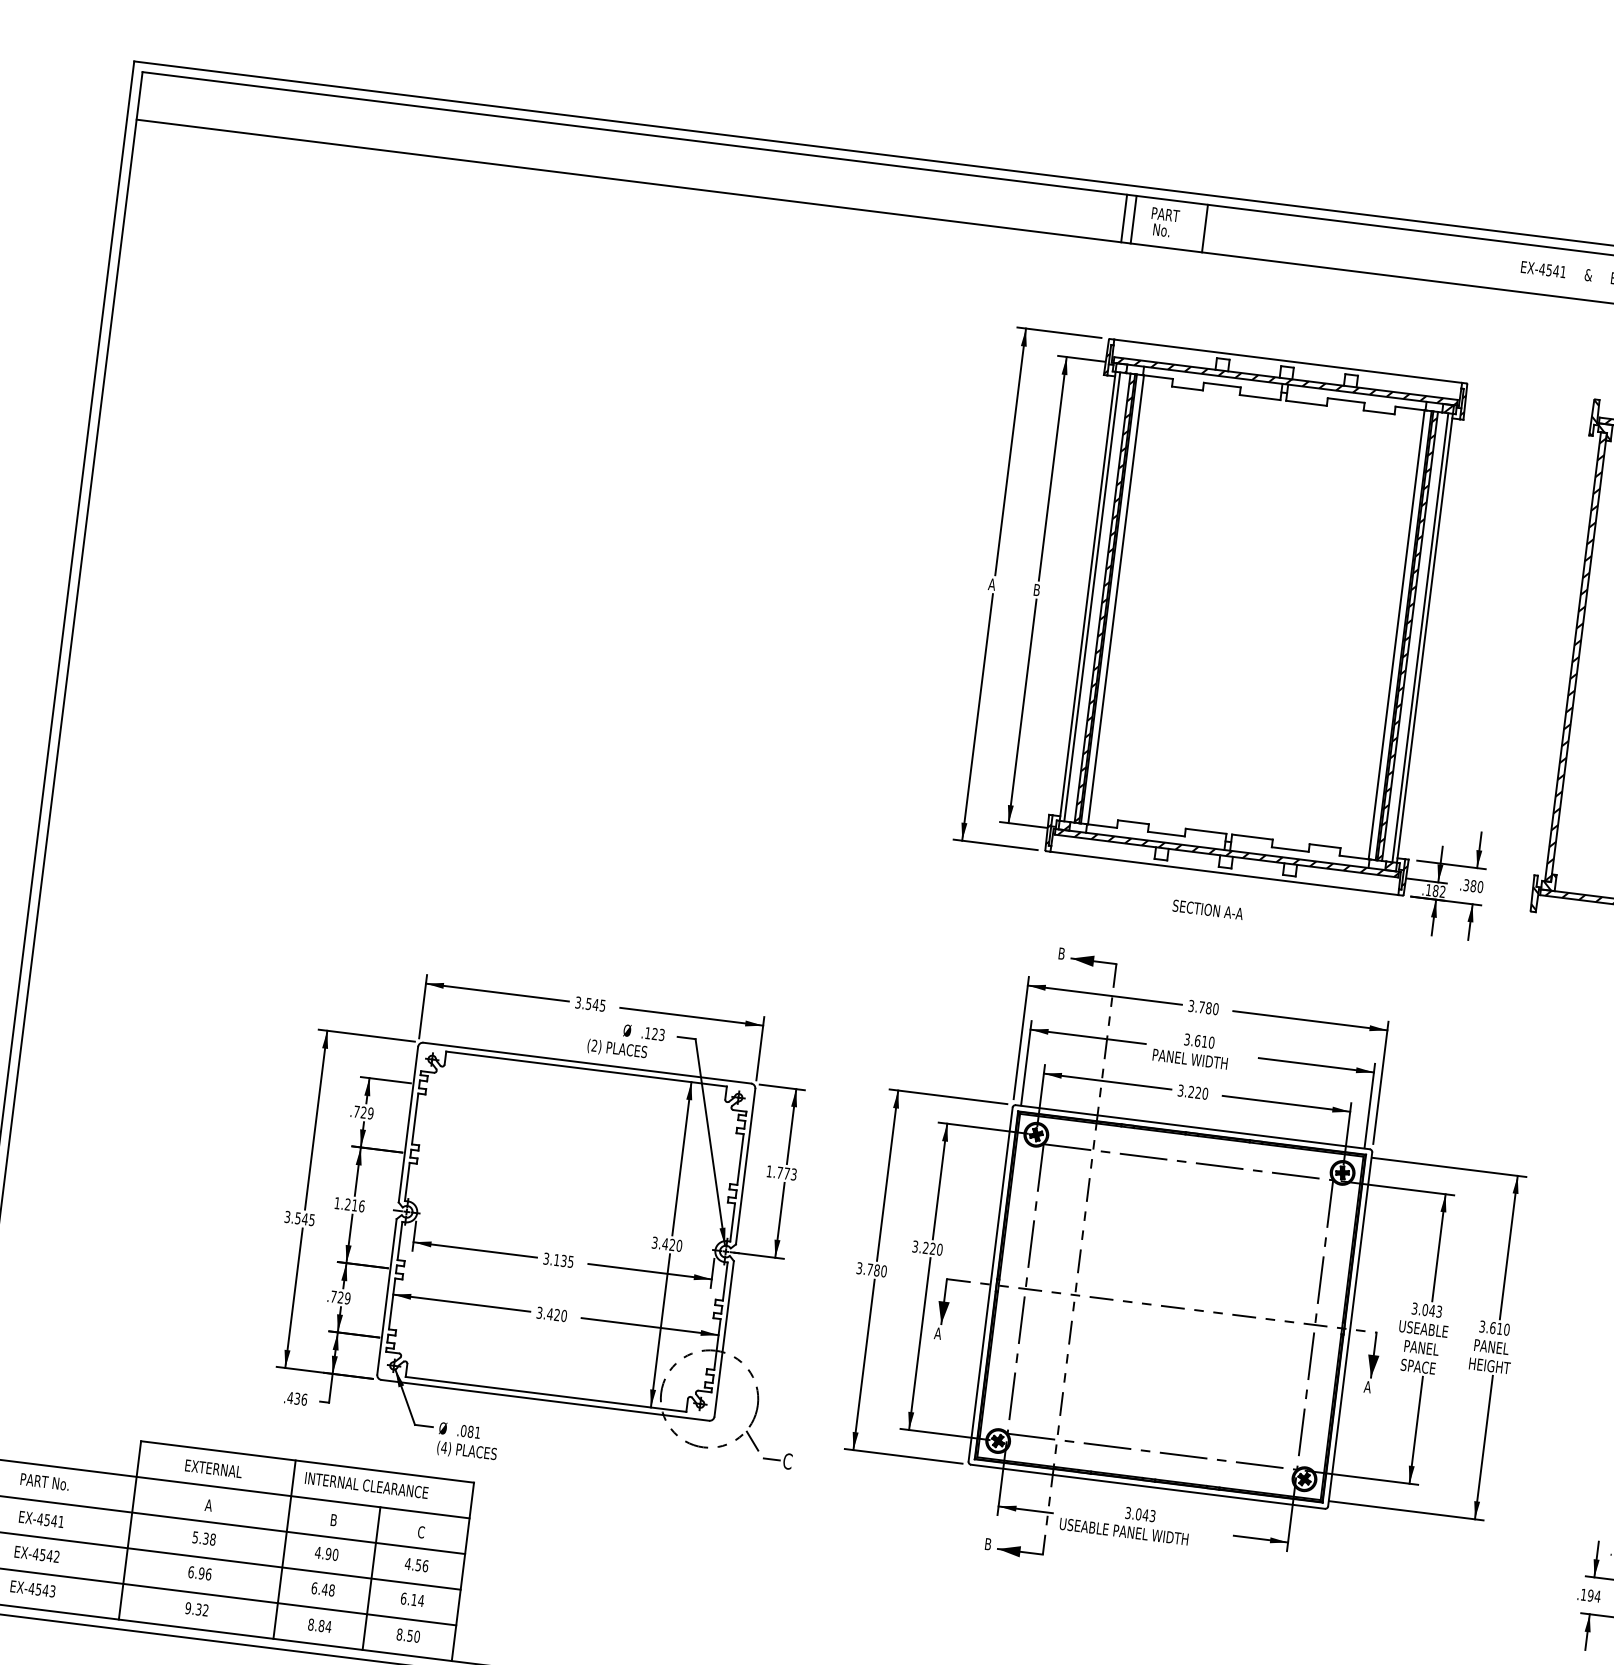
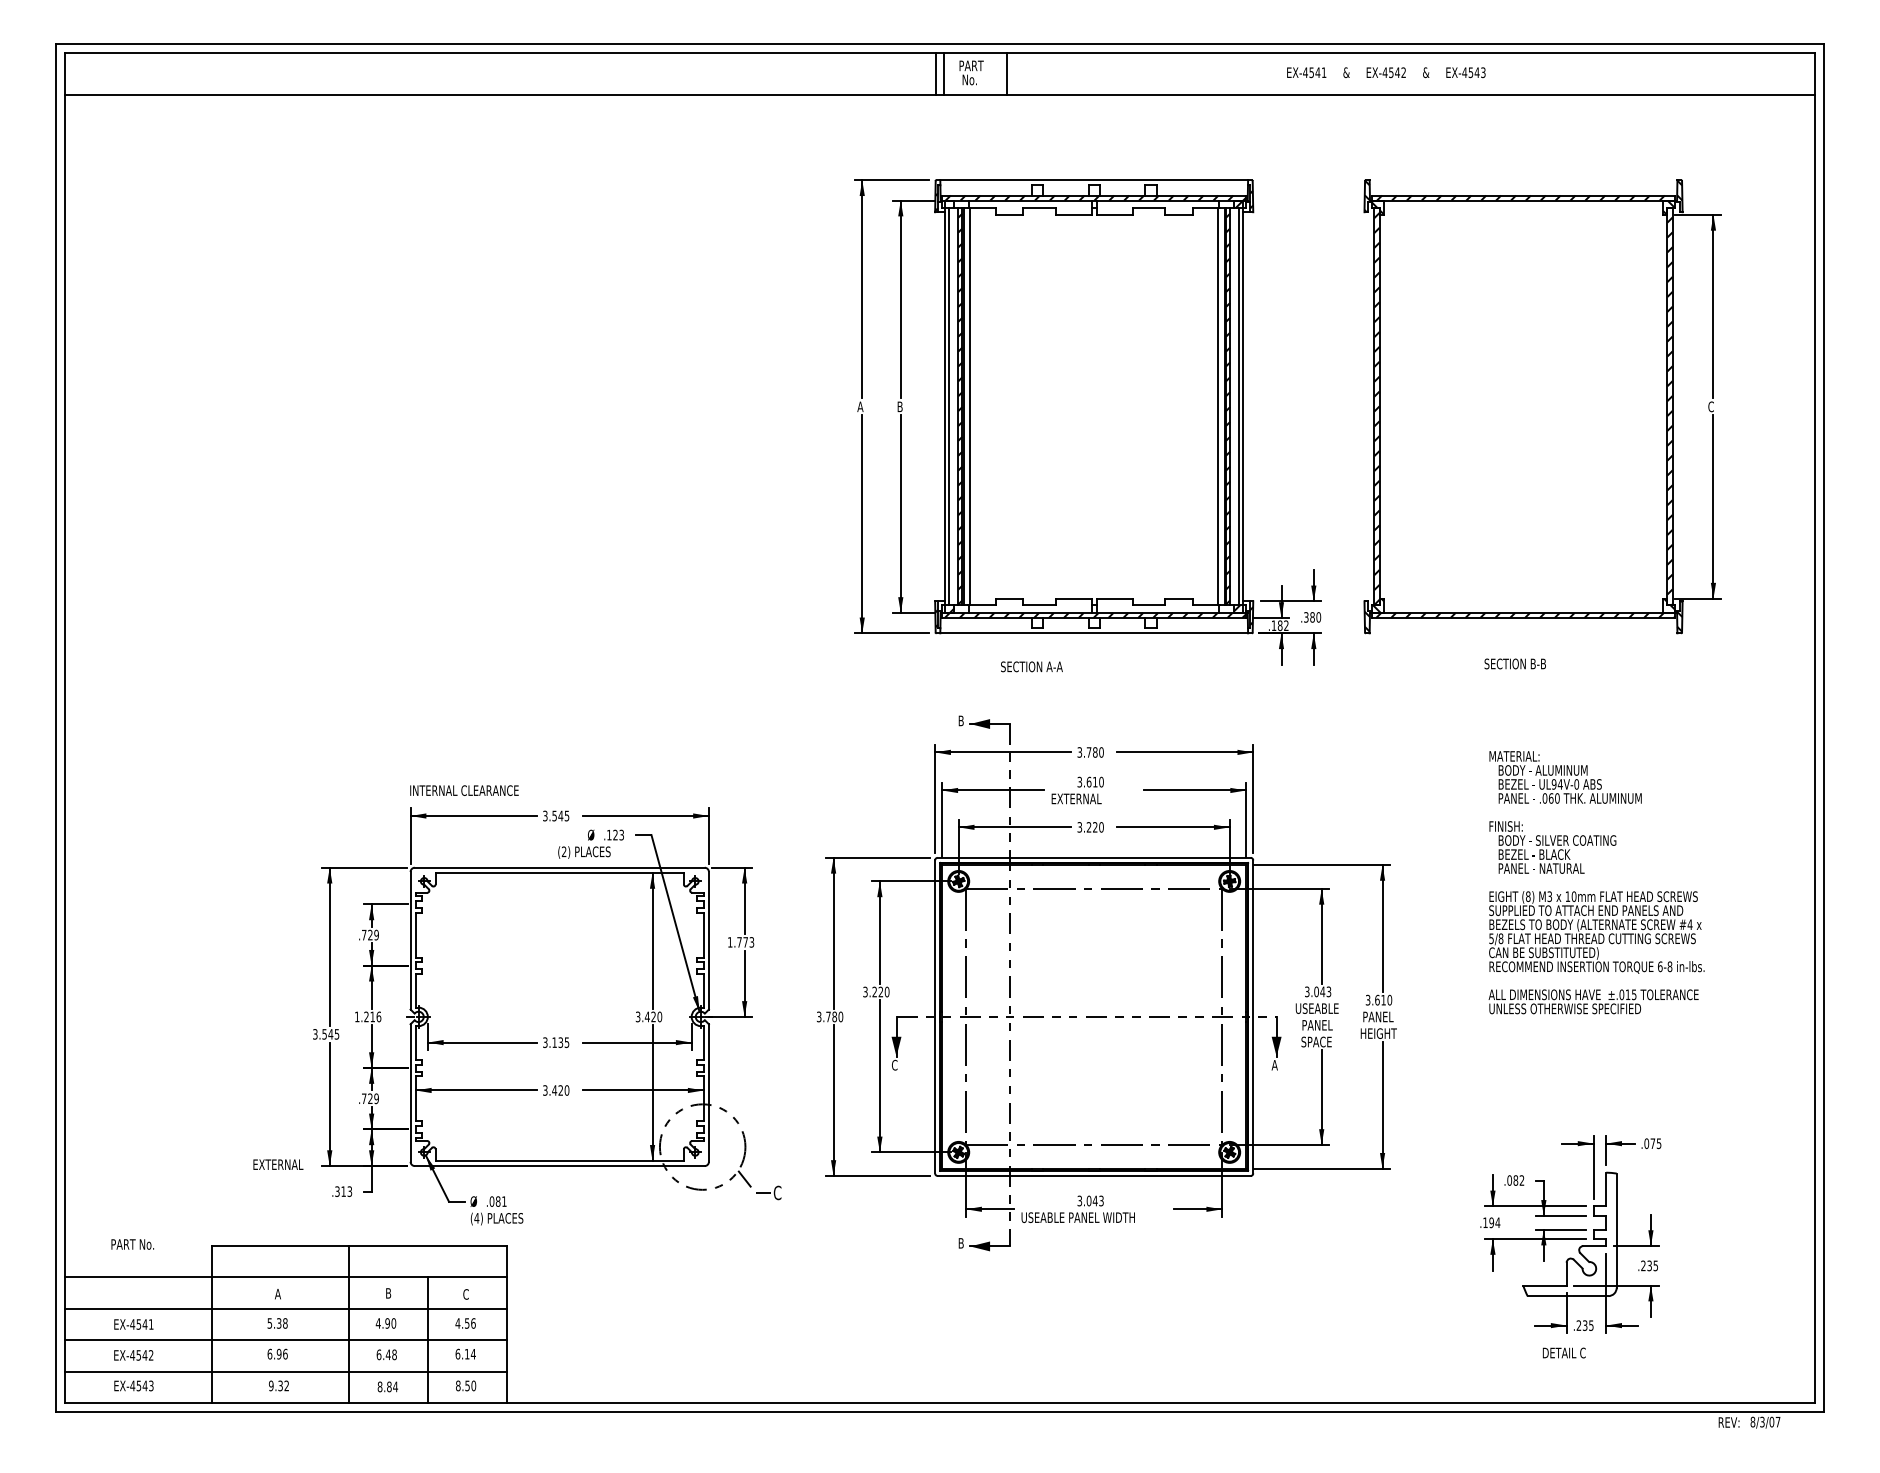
text: (1207, 909) -> (1031, 666), moved
text: (1190, 1058) -> (1084, 798), PANEL WIDTH -> EXTERNAL
text: (937, 1332) -> (894, 1064), A -> C
text: (297, 1398) -> (343, 1191), .436 -> .313
text: (213, 1468) -> (278, 1164), moved
text: (44, 1481) -> (132, 1244), moved
text: (366, 1485) -> (464, 790), moved

